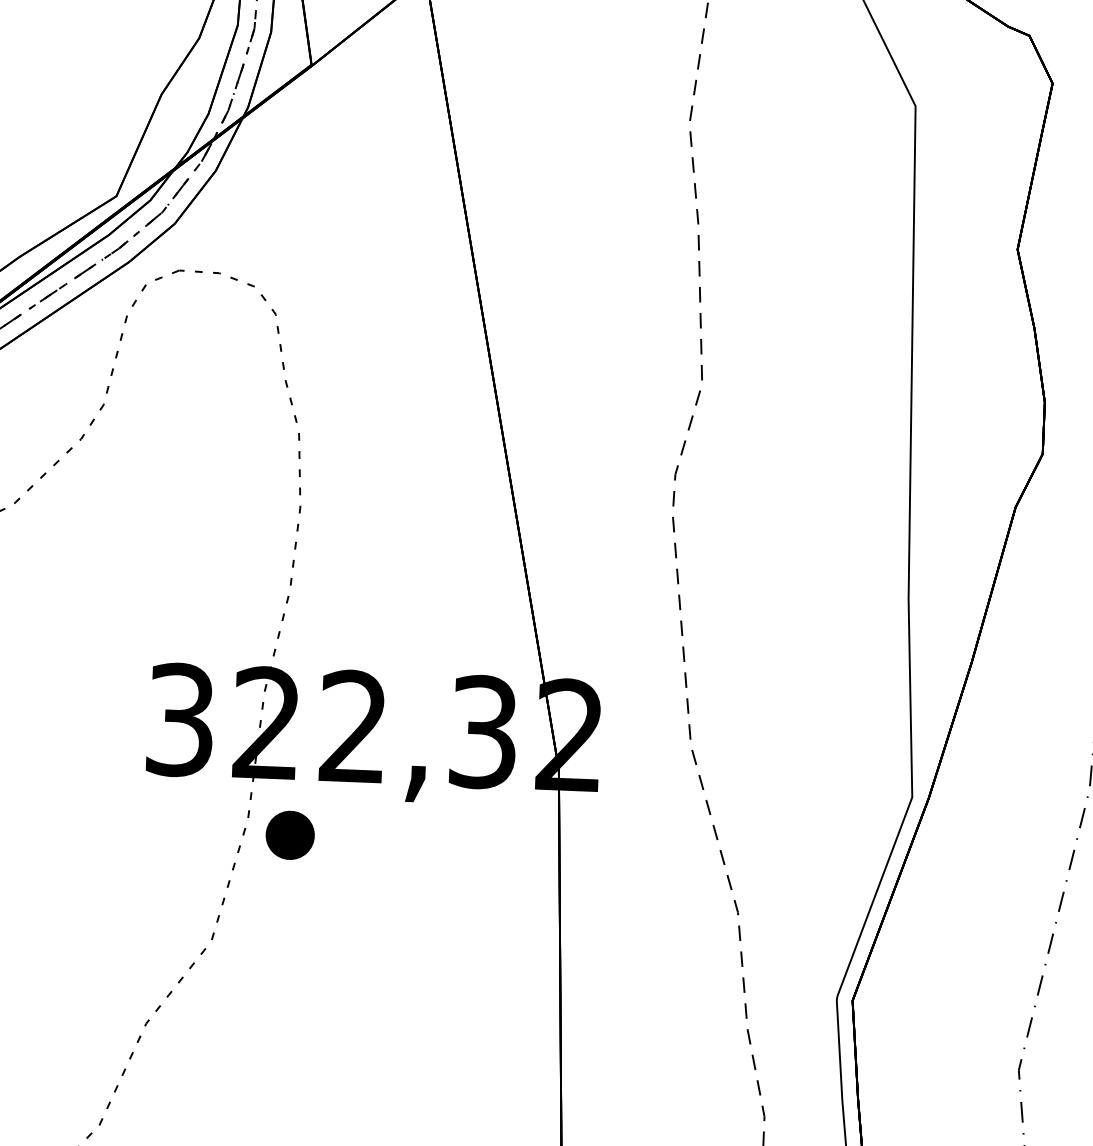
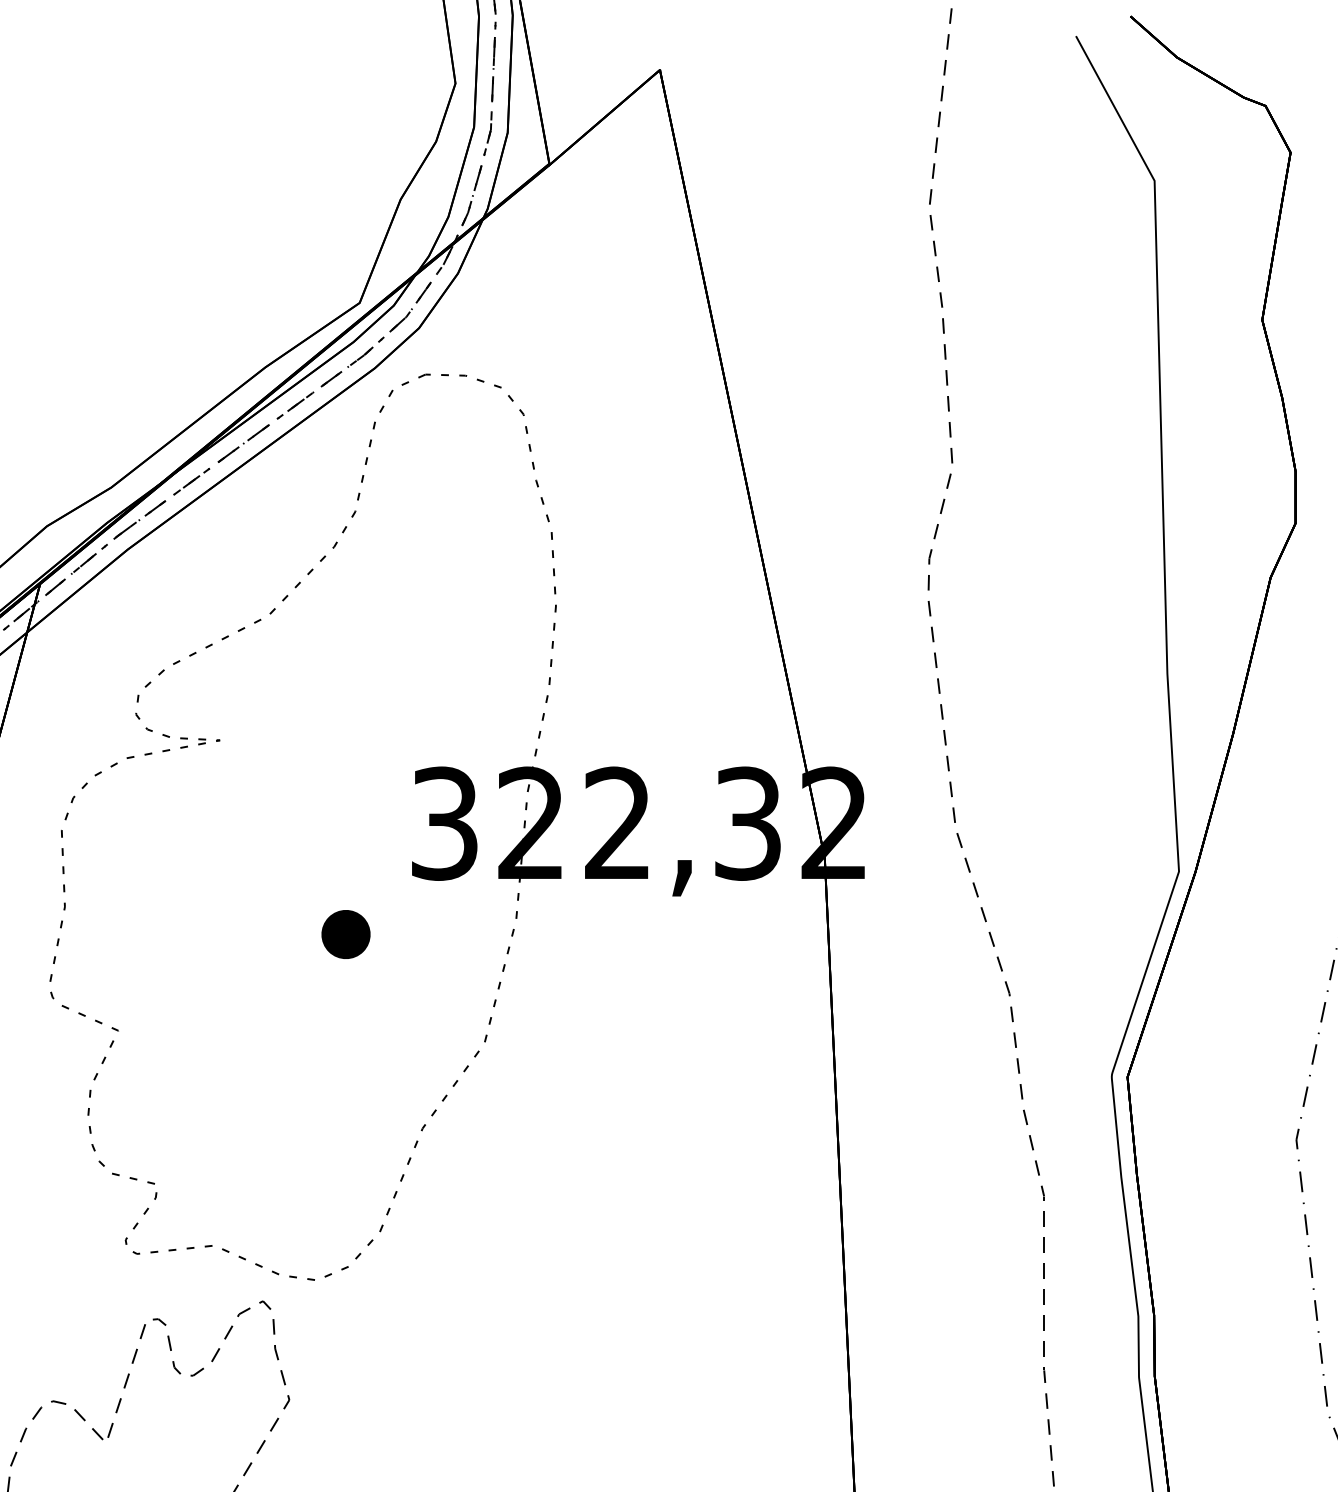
part: (289, 835) -> (345, 934), moved

